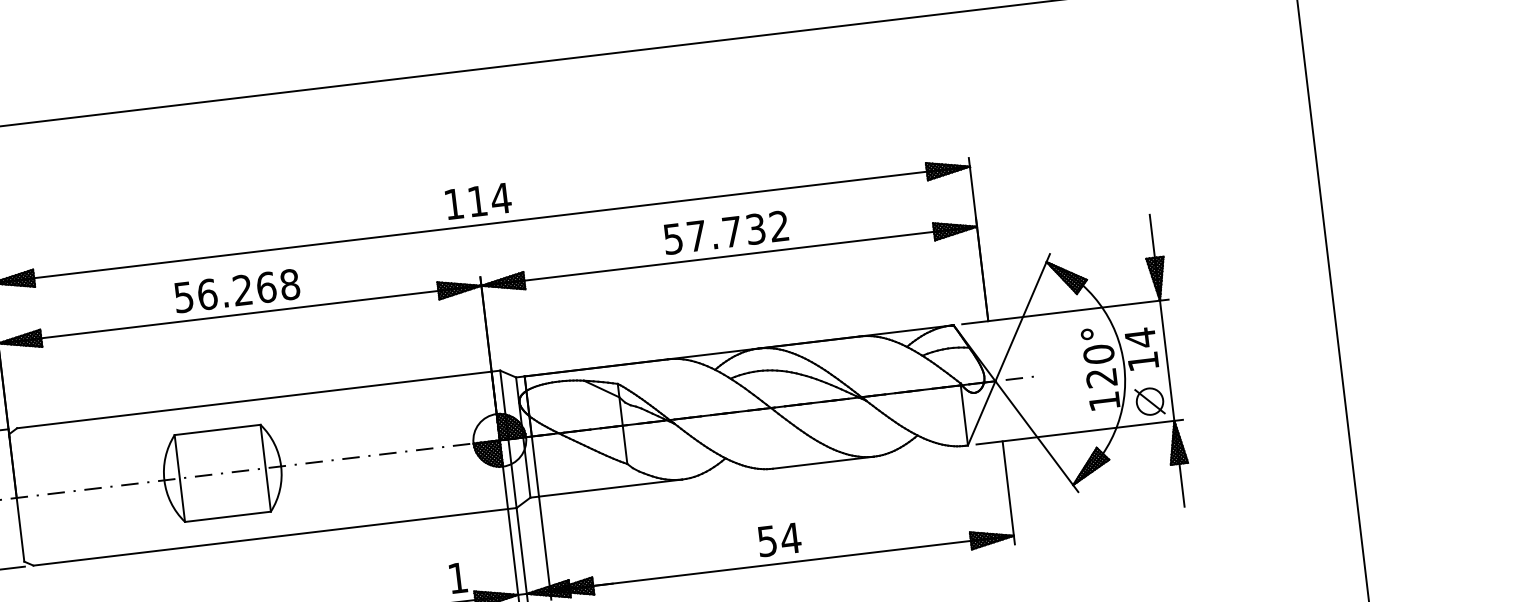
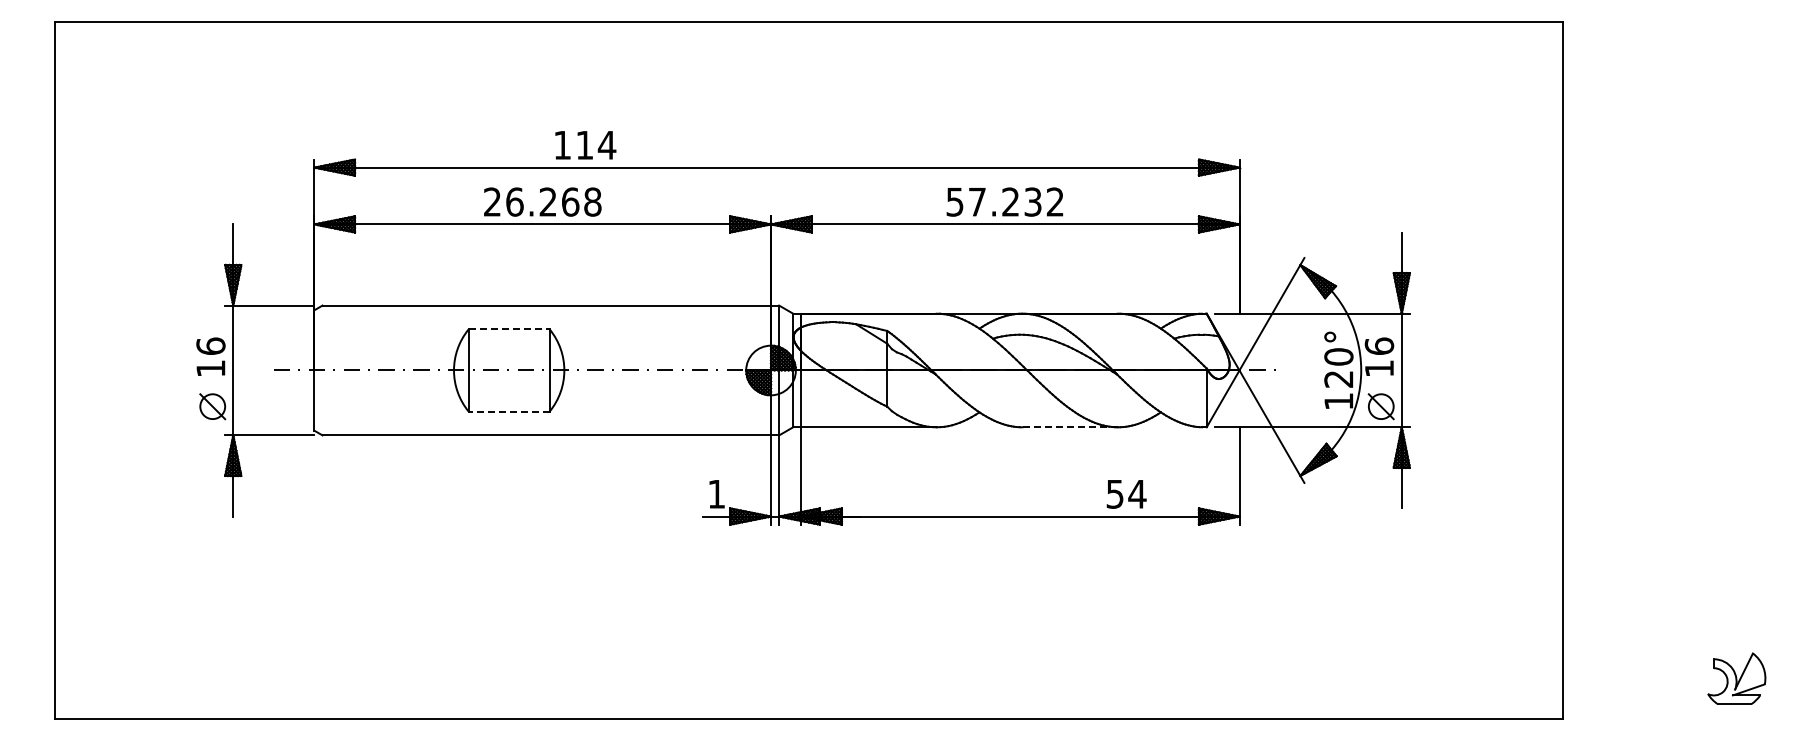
text: (478, 201) -> (585, 145), moved
text: (731, 231) -> (1010, 201), 57.732 -> 57.232
text: (183, 296) -> (492, 201), 56.268 -> 26.268
text: (1140, 338) -> (1379, 346), 14 -> 16
line: (217, 429) -> (509, 329), solid -> dashed
line: (823, 462) -> (1070, 427), solid -> dashed
line: (228, 516) -> (509, 411), solid -> dashed
text: (779, 540) -> (1126, 494), moved

